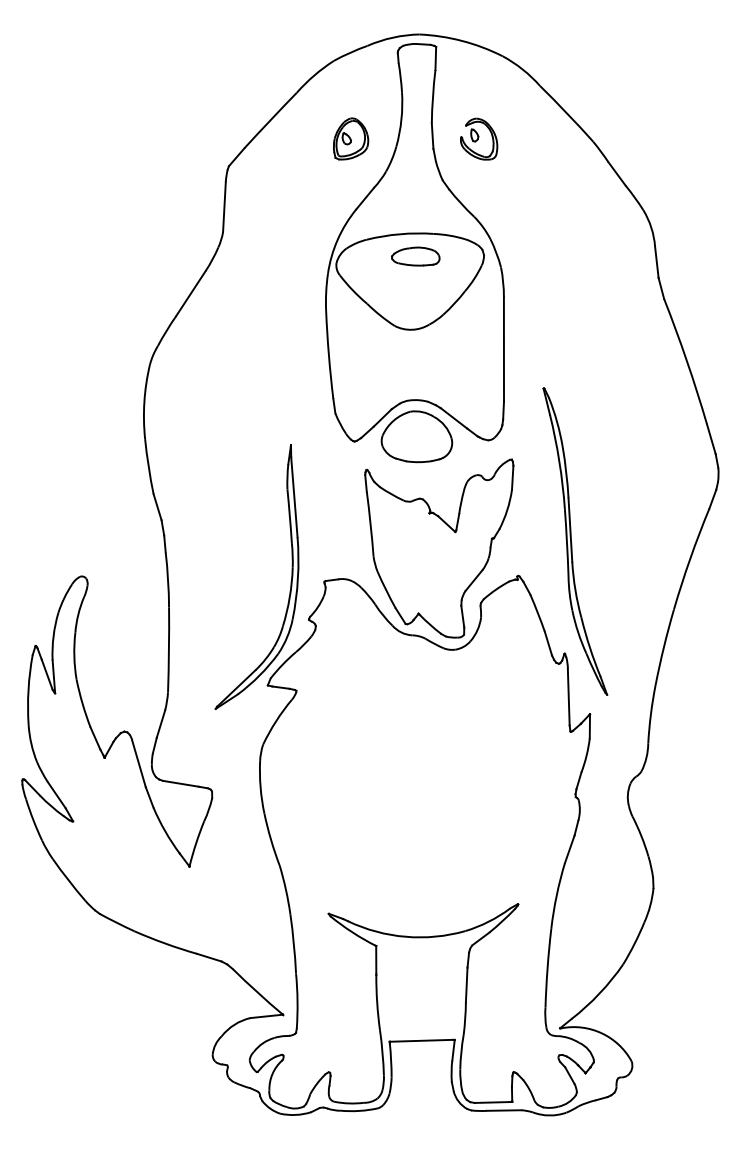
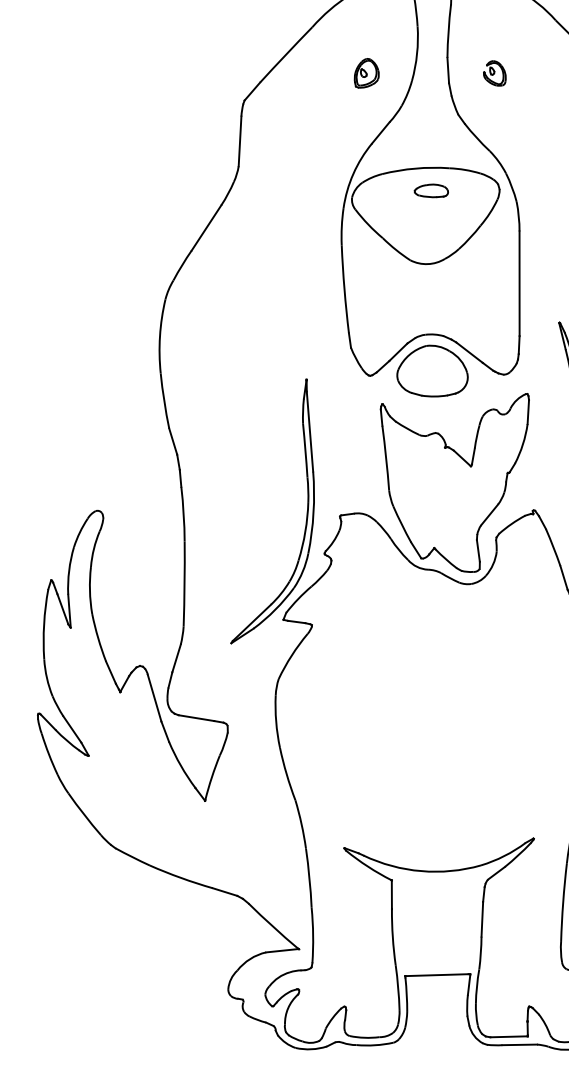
part: (351, 138) -> (367, 72), size x0.7
part: (479, 138) -> (495, 72), size x0.6
part: (415, 256) -> (431, 190), size x0.7

